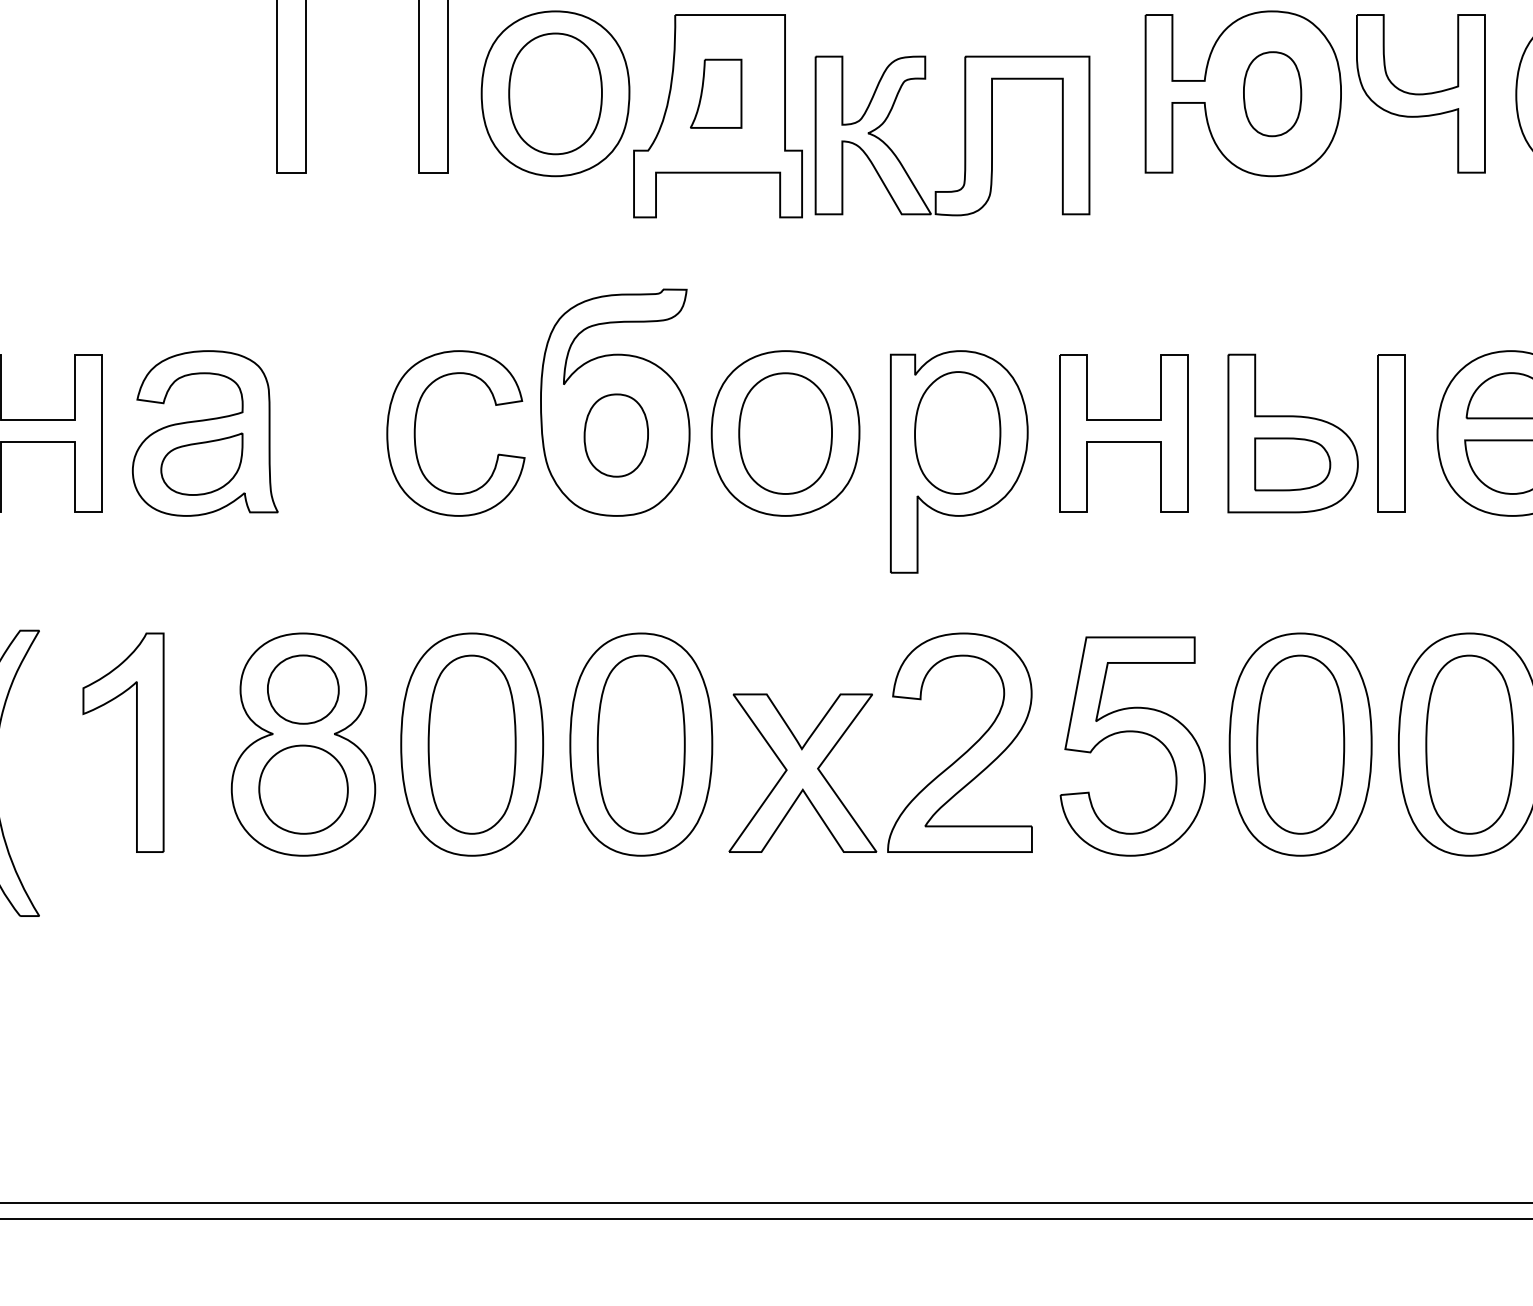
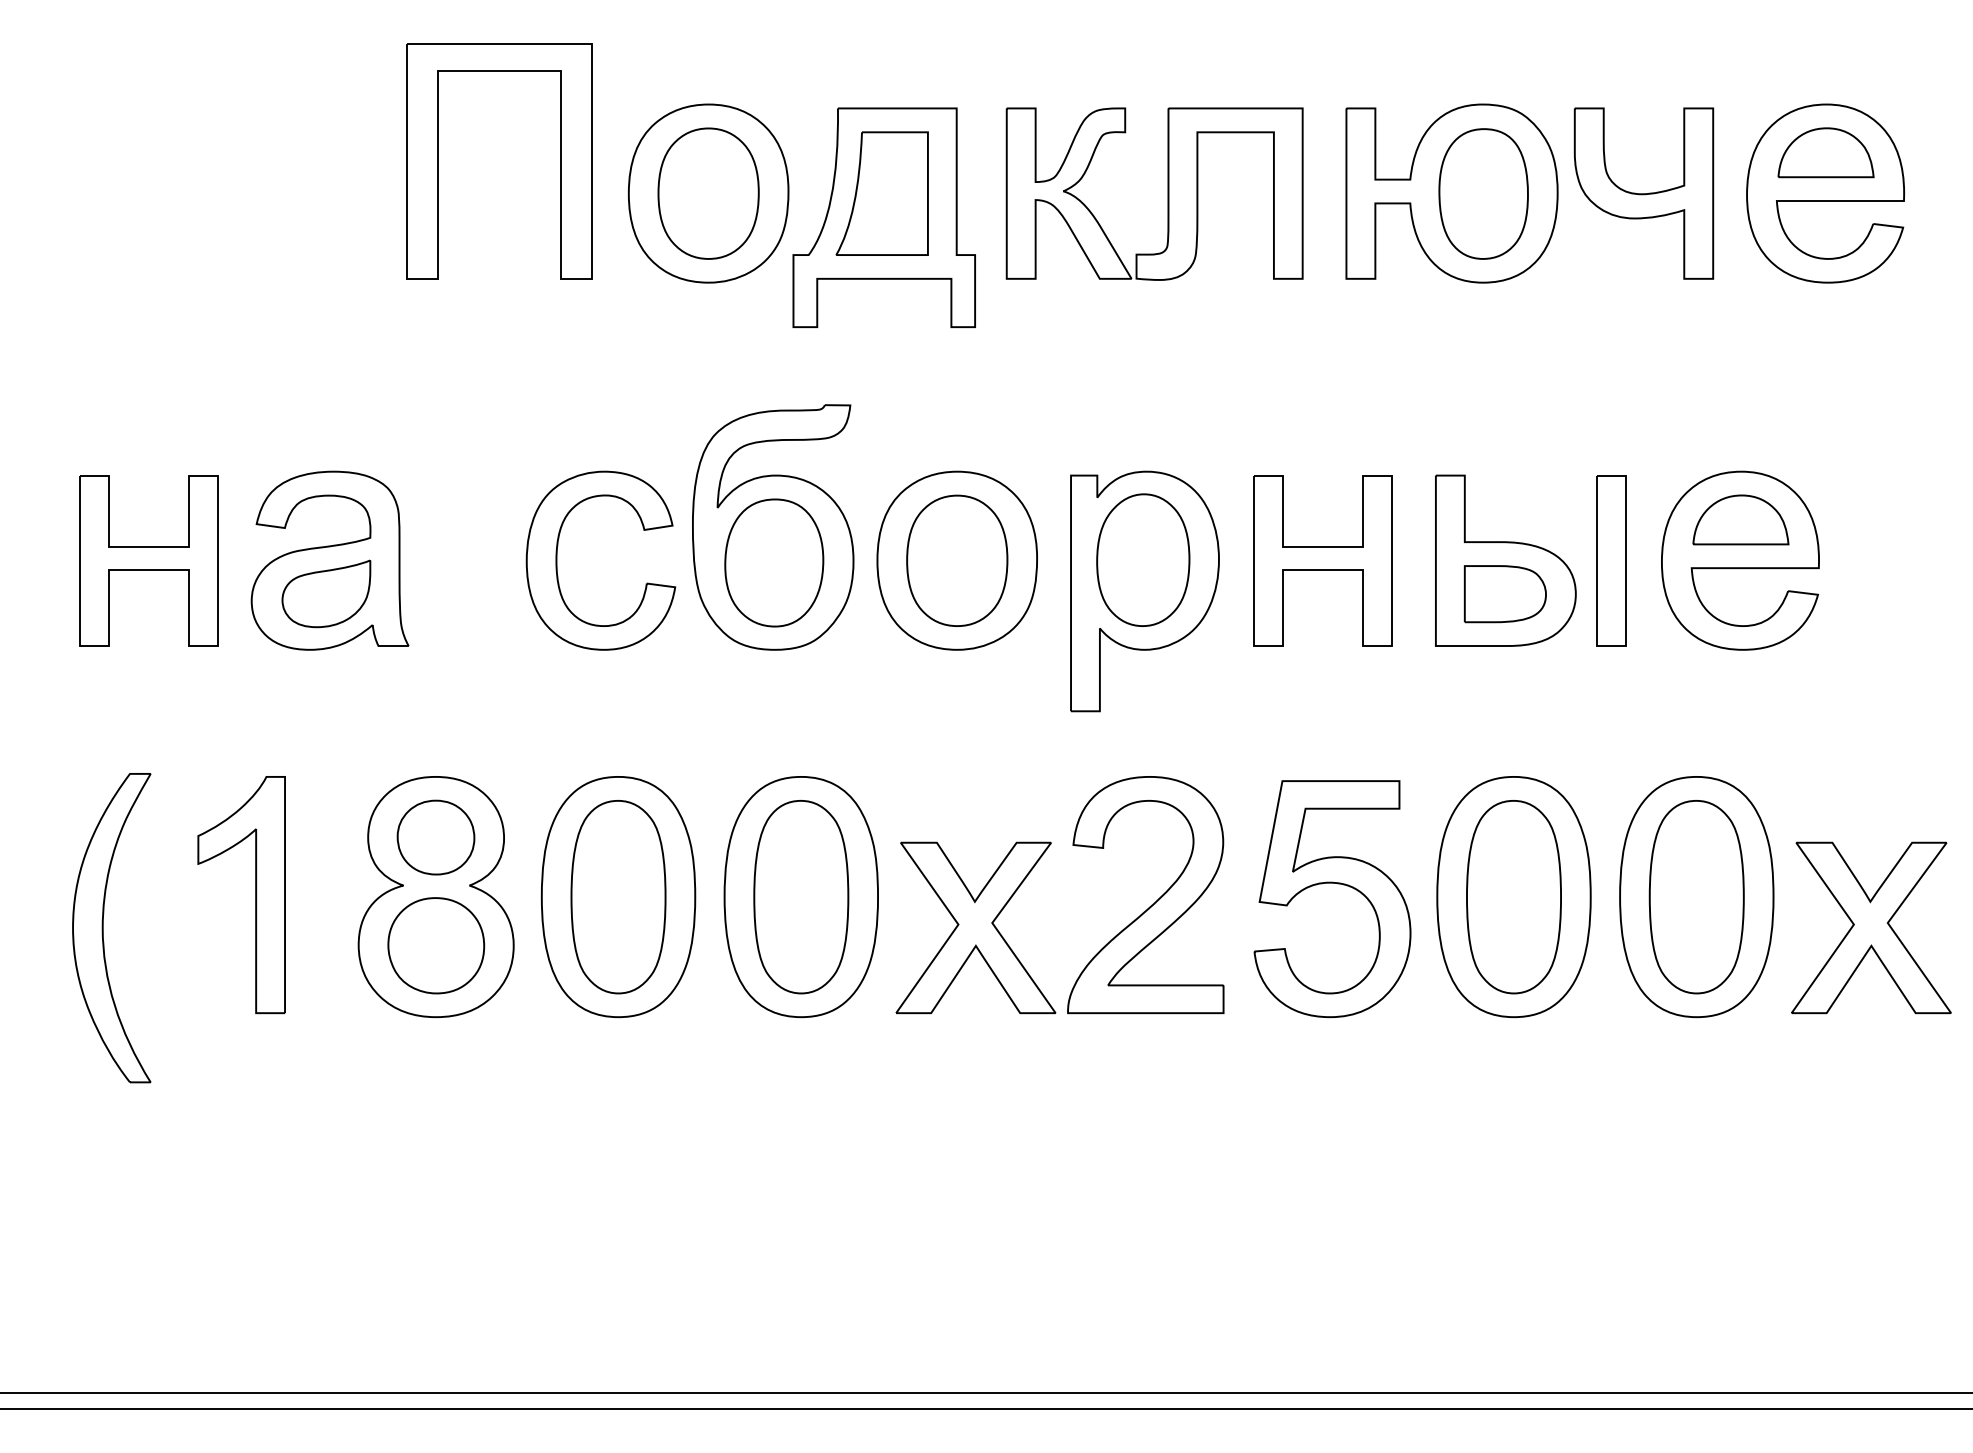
part: (715, 93) -> (881, 193), size x1.67
part: (1272, 93) -> (1483, 193), size x1.43
part: (964, 135) -> (1167, 193), moved
part: (616, 435) -> (774, 562), size x1.43

